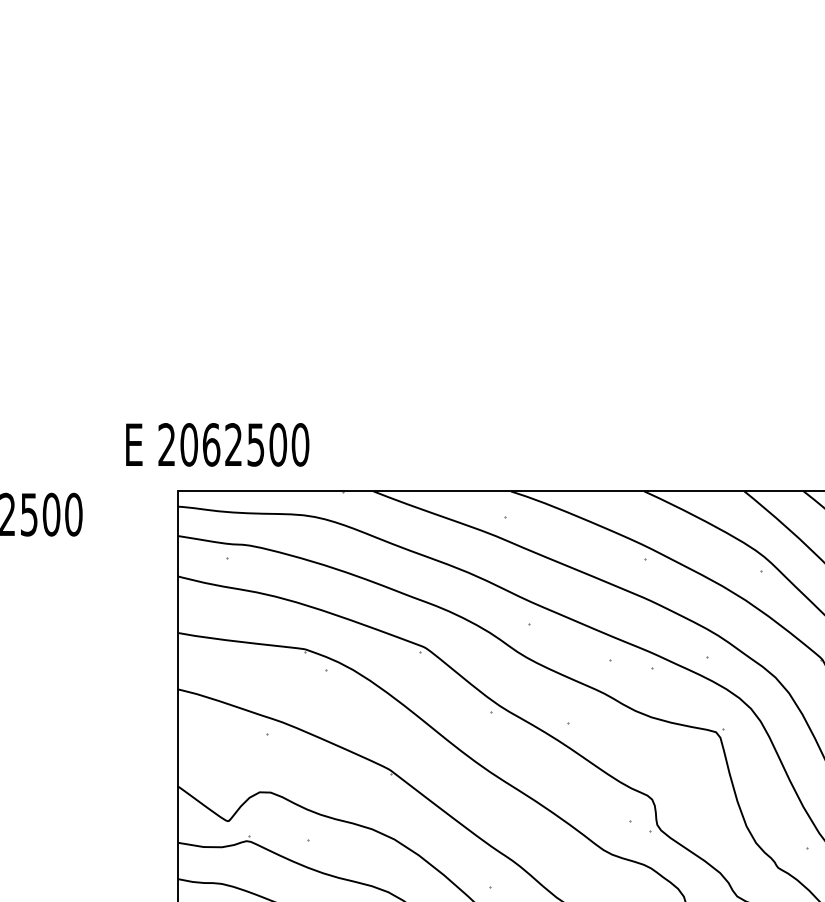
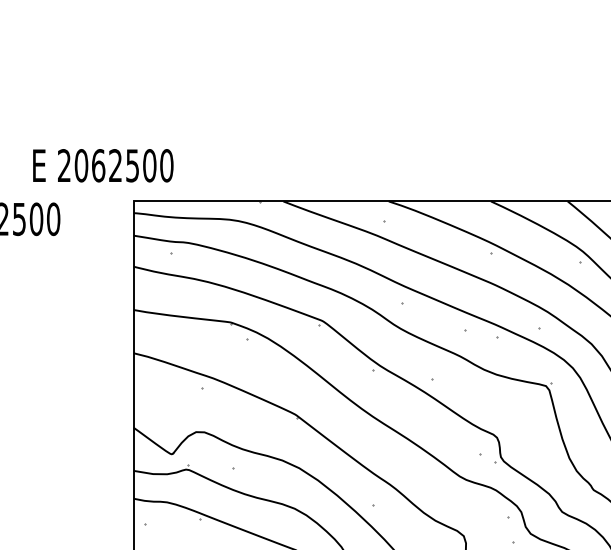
text: (217, 444) -> (103, 165), moved

